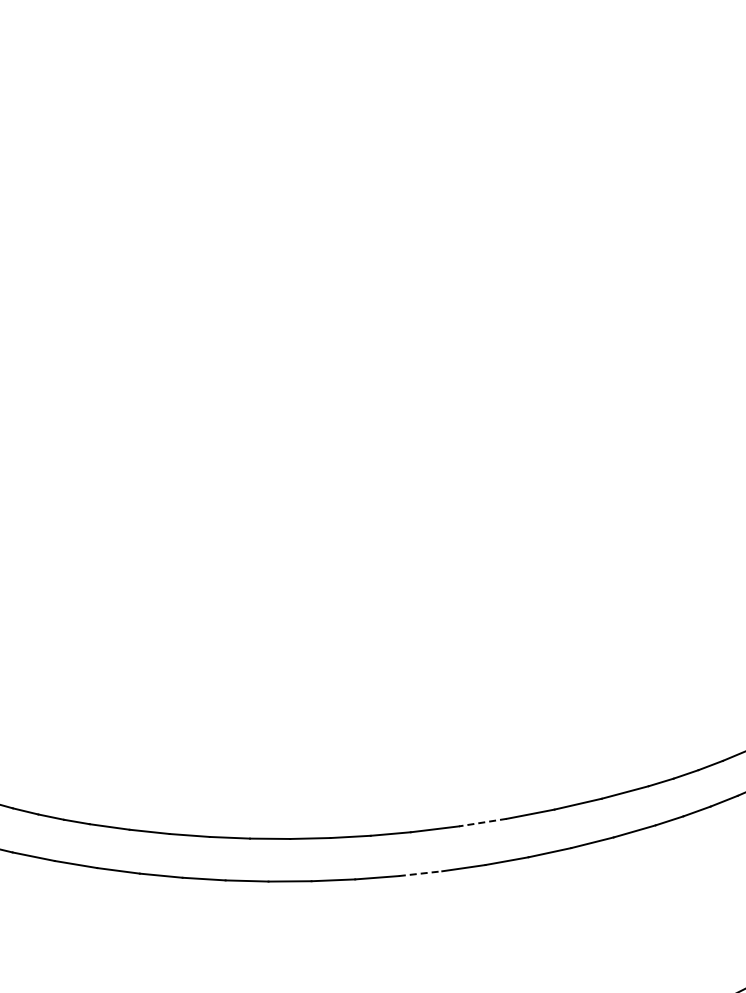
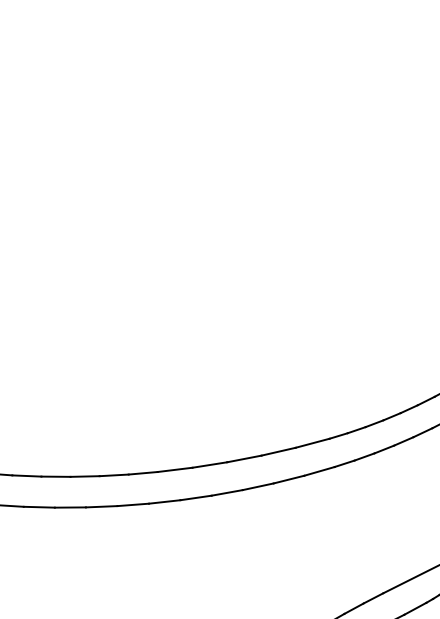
line: (482, 822) -> (209, 464), dashed -> solid
line: (420, 873) -> (164, 501), dashed -> solid

